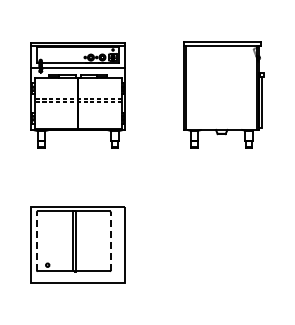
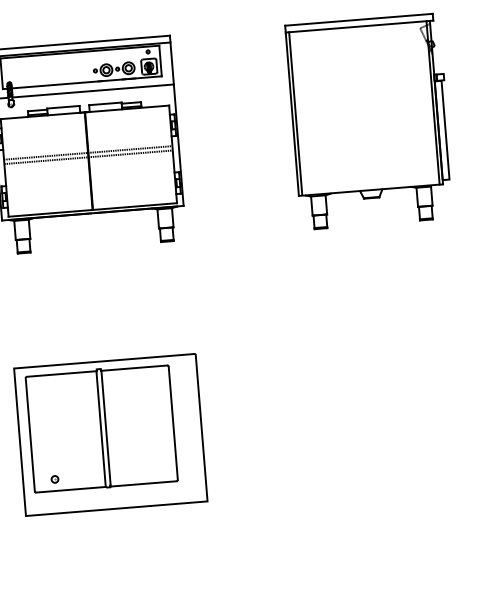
line: (36, 240) -> (29, 433), dashed -> solid
line: (110, 240) -> (172, 421), dashed -> solid

